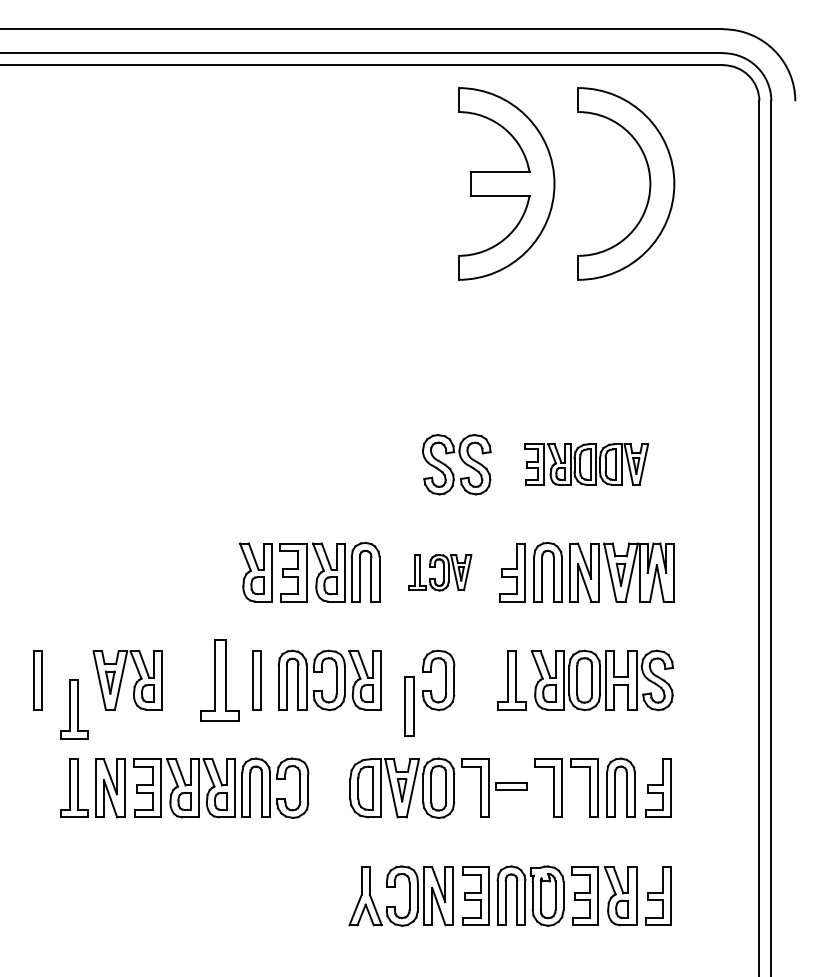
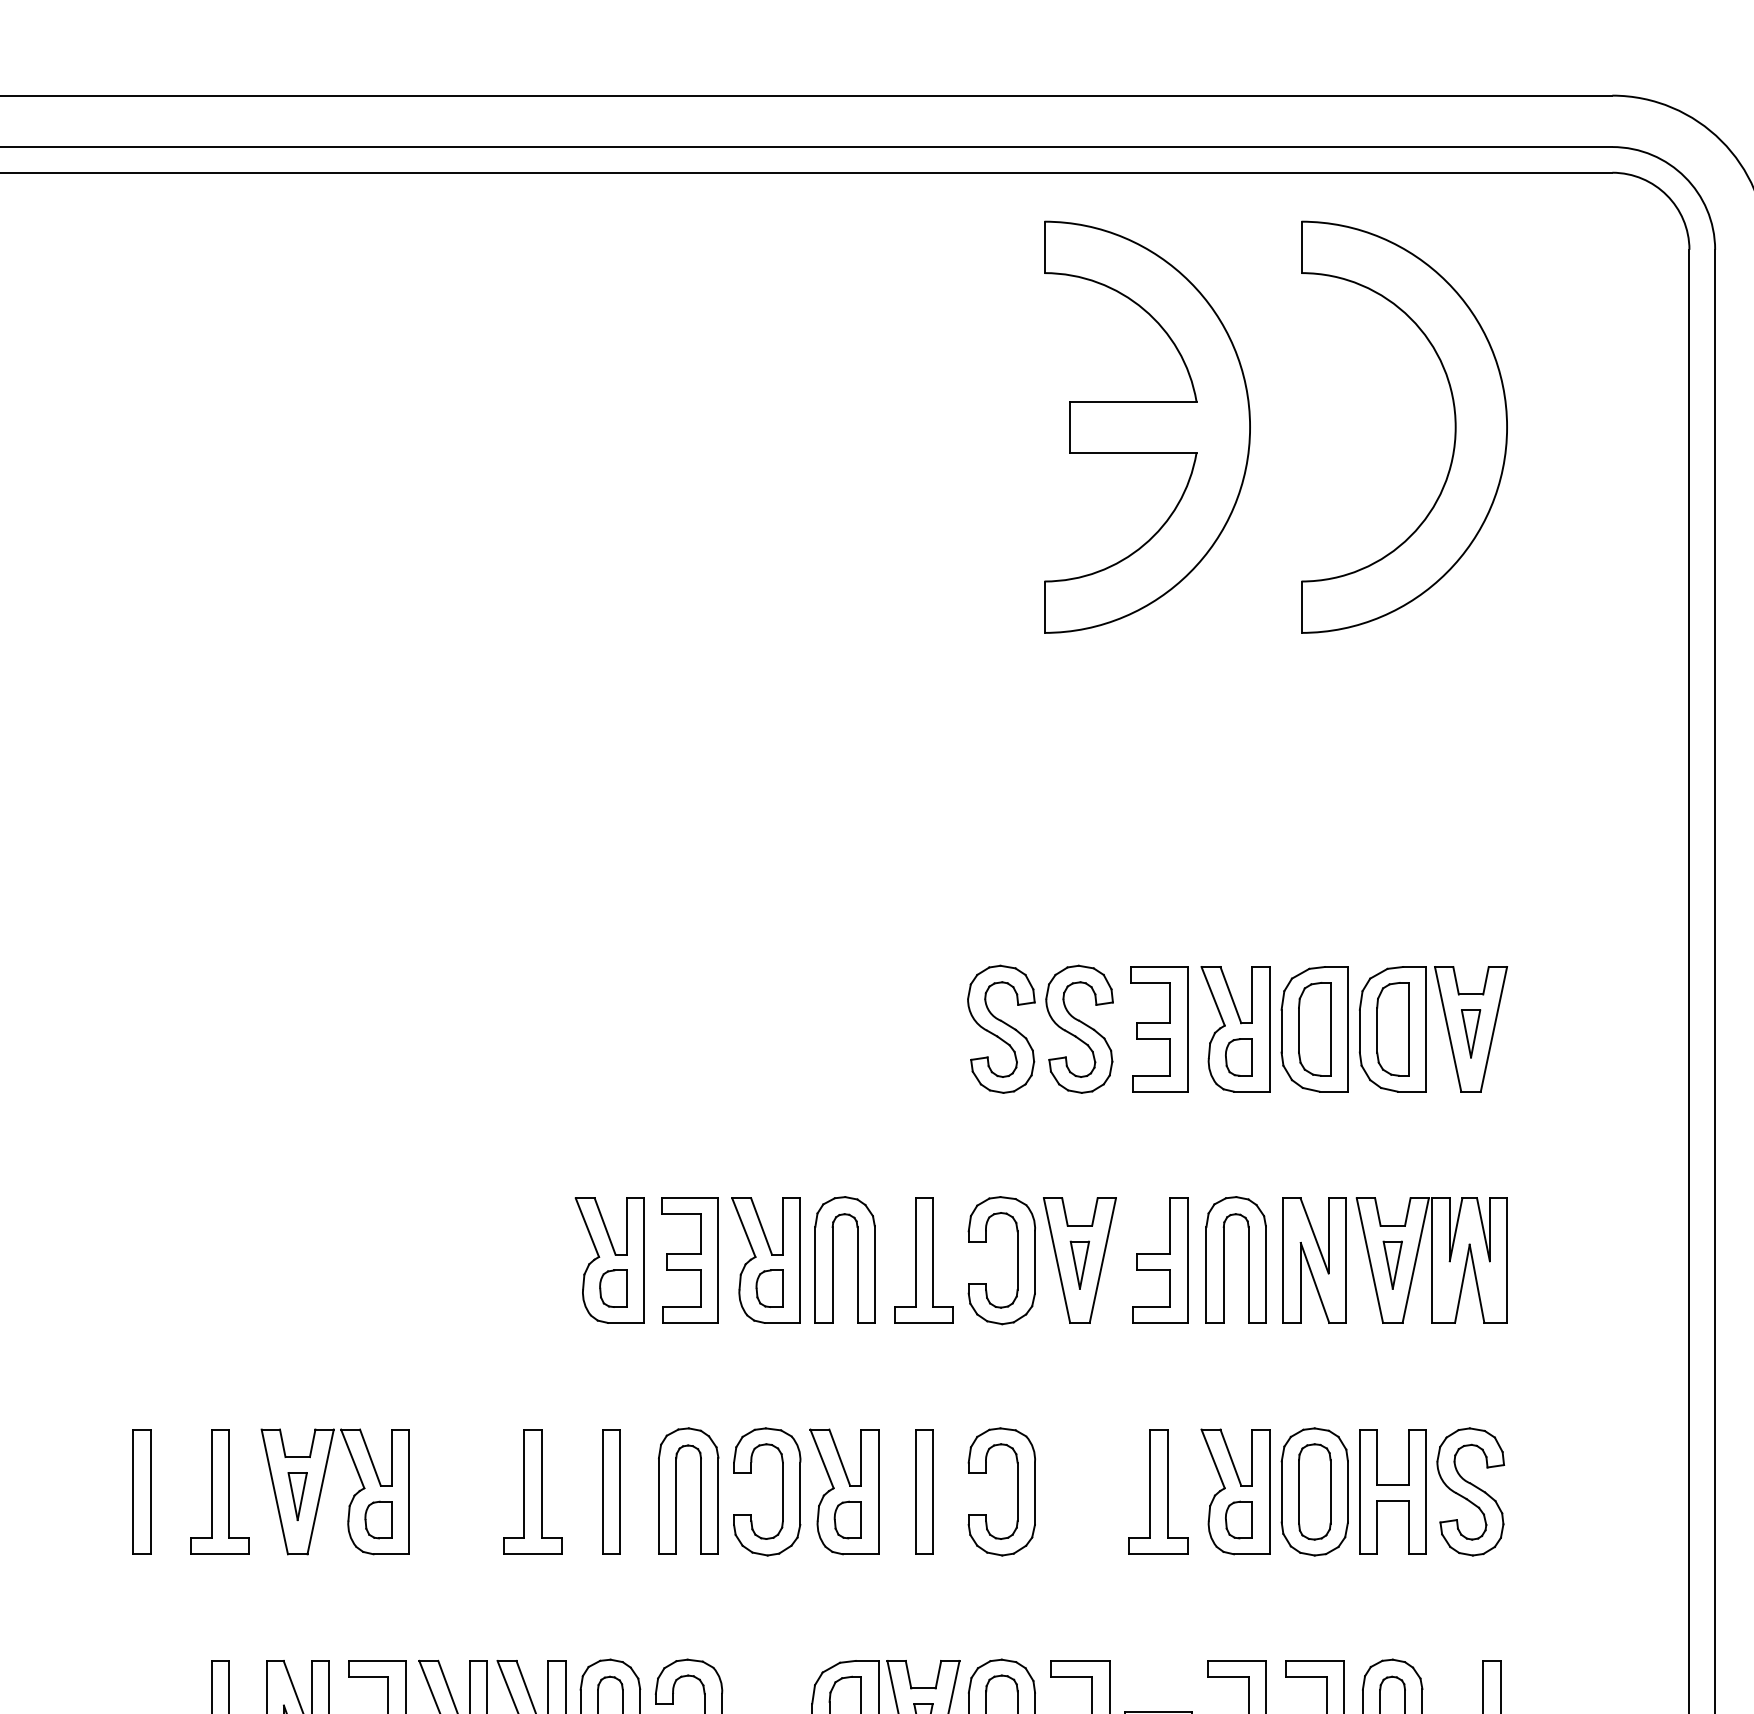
part: (586, 464) -> (1318, 1028), size x1.43
part: (440, 572) -> (1005, 1260), size x1.67
part: (219, 680) -> (531, 1492), size x0.71
part: (409, 706) -> (924, 1492), moved
part: (74, 709) -> (220, 1492), moved

